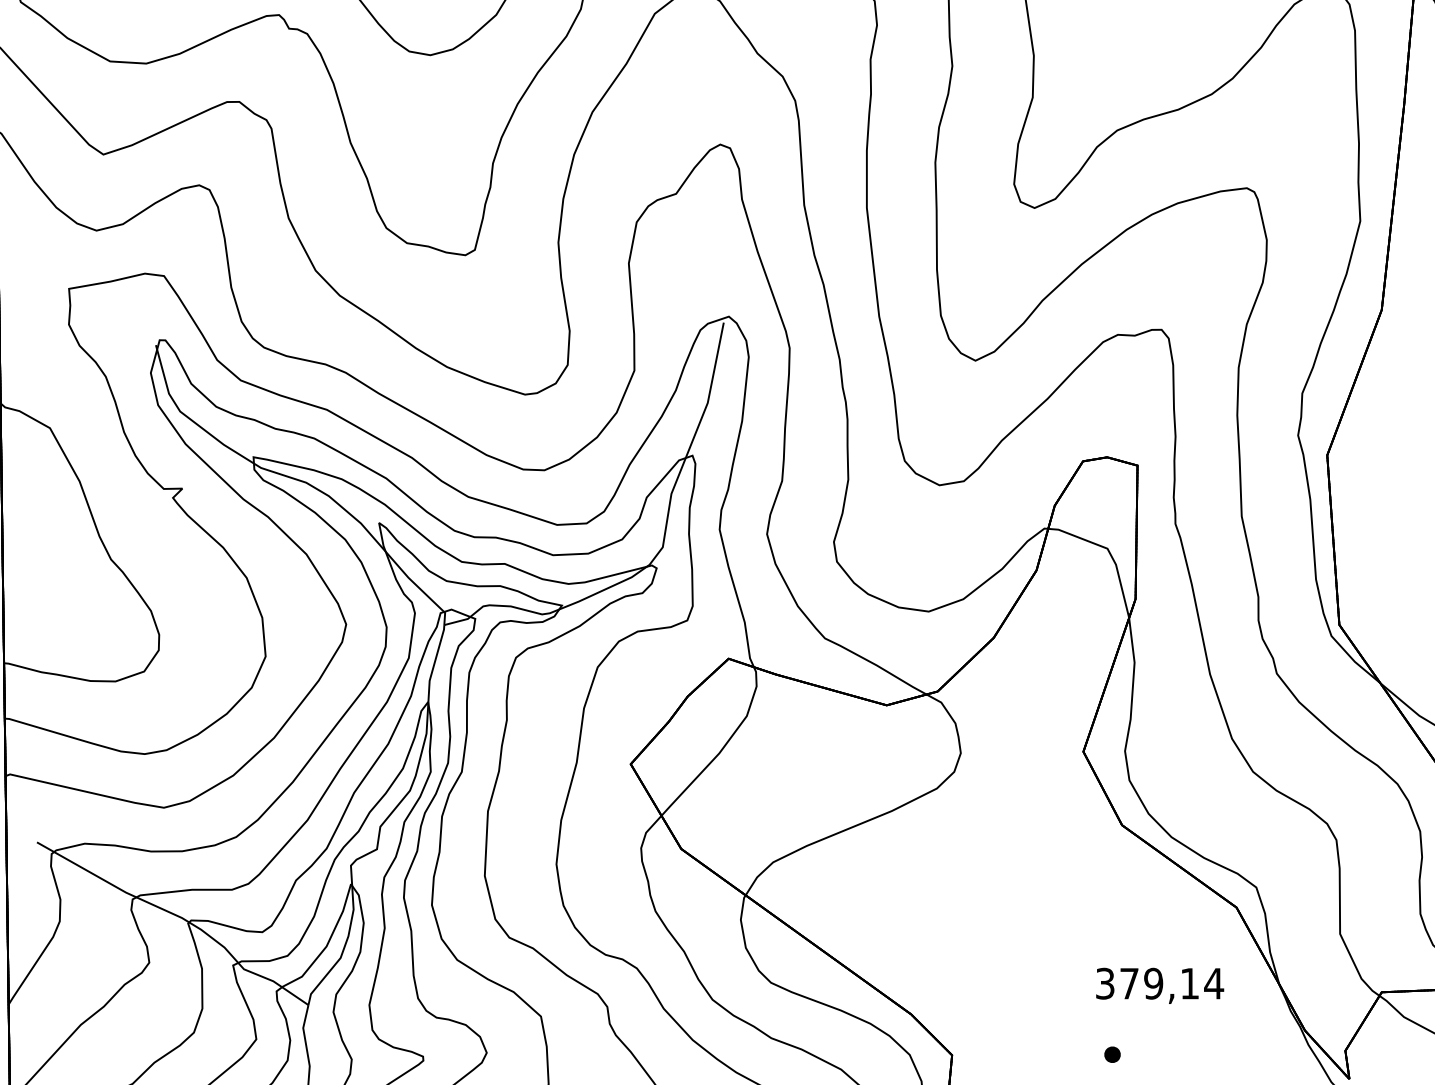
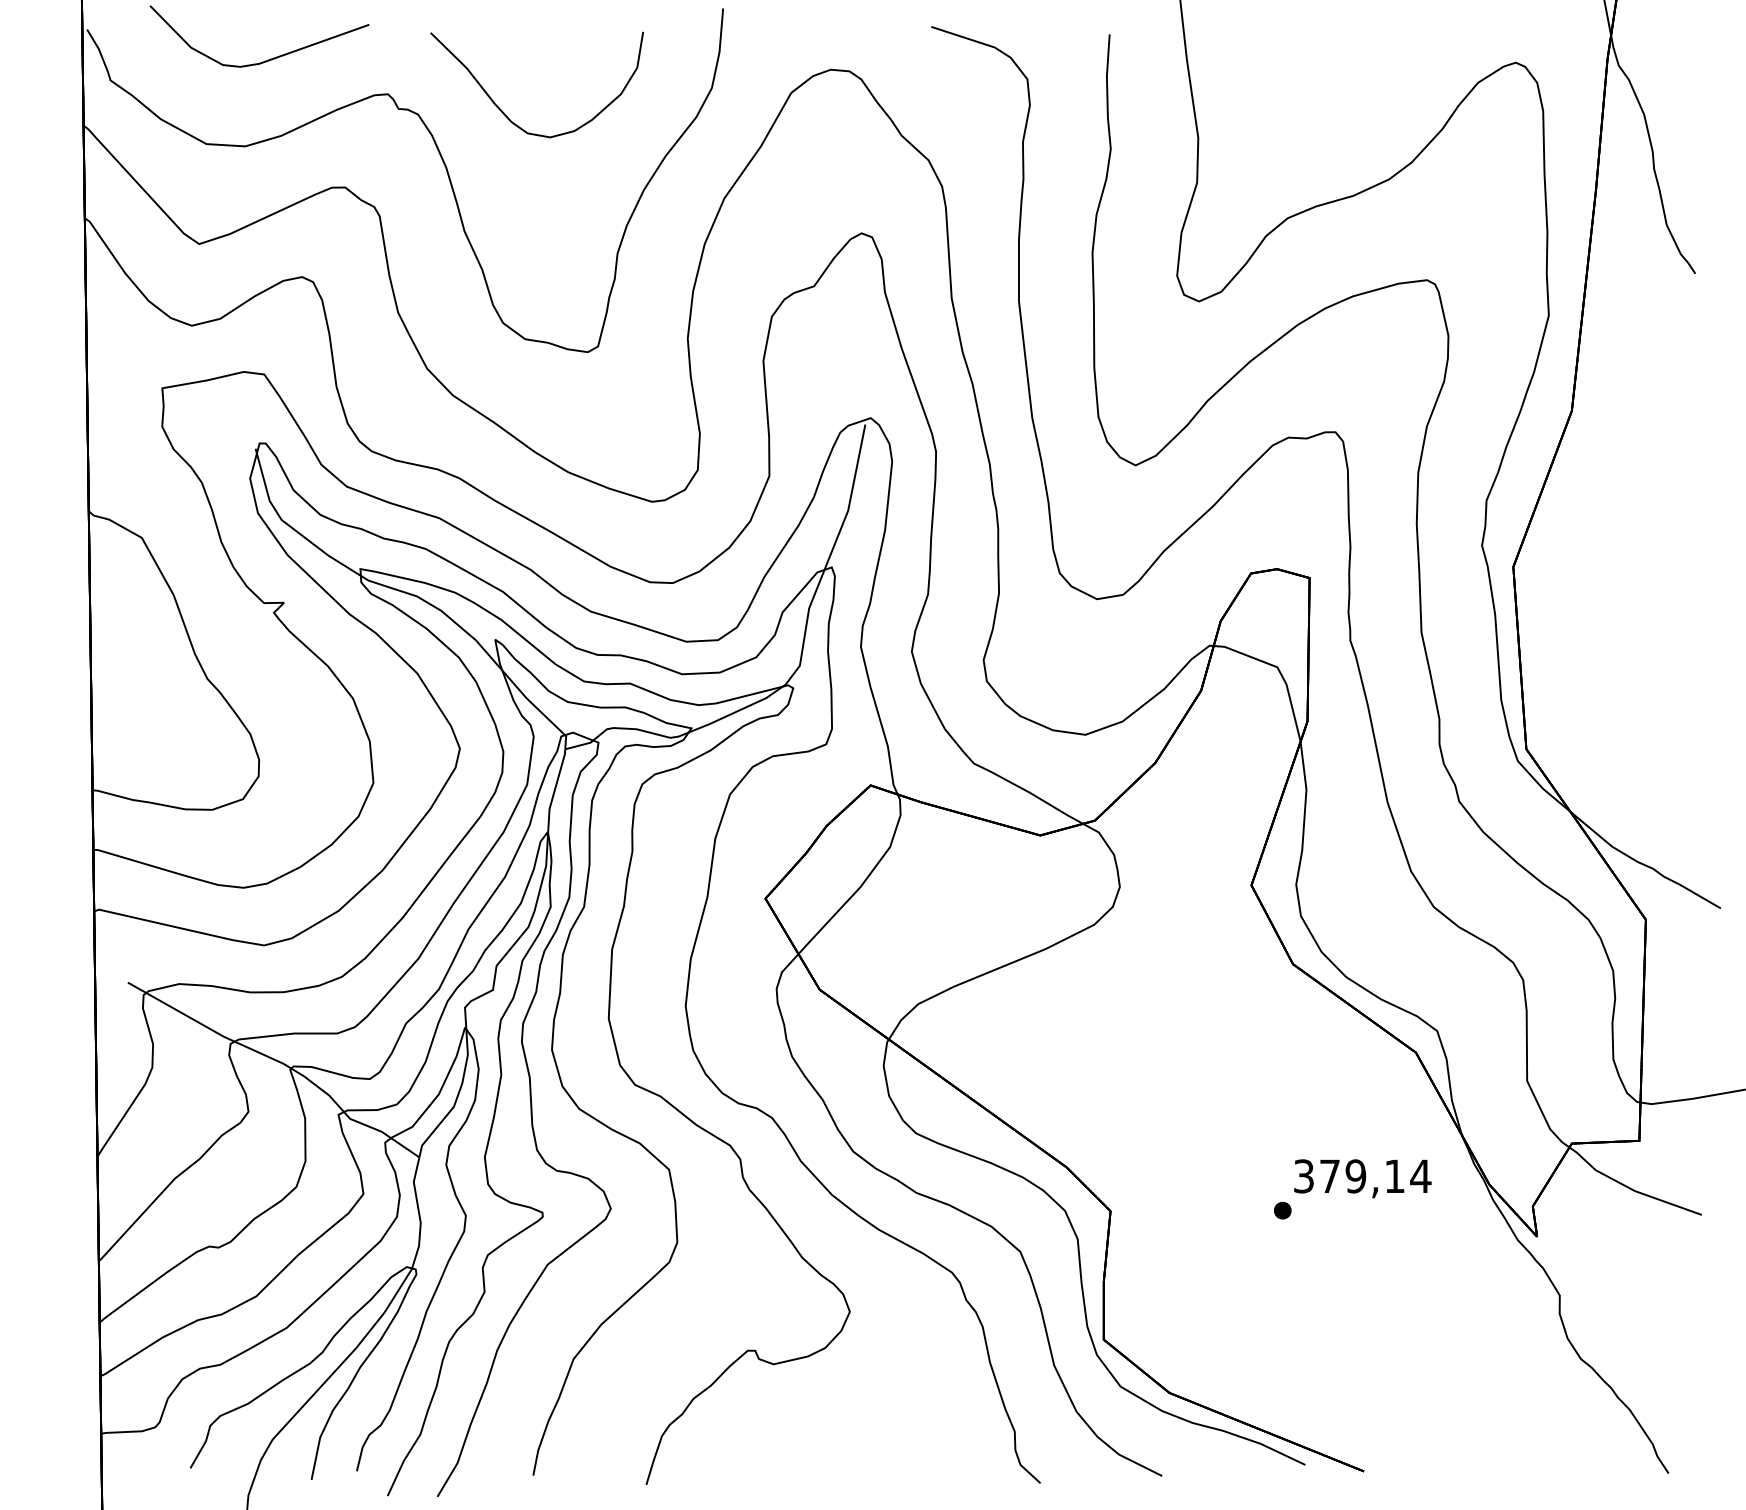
text: (1159, 985) -> (1362, 1178), moved

